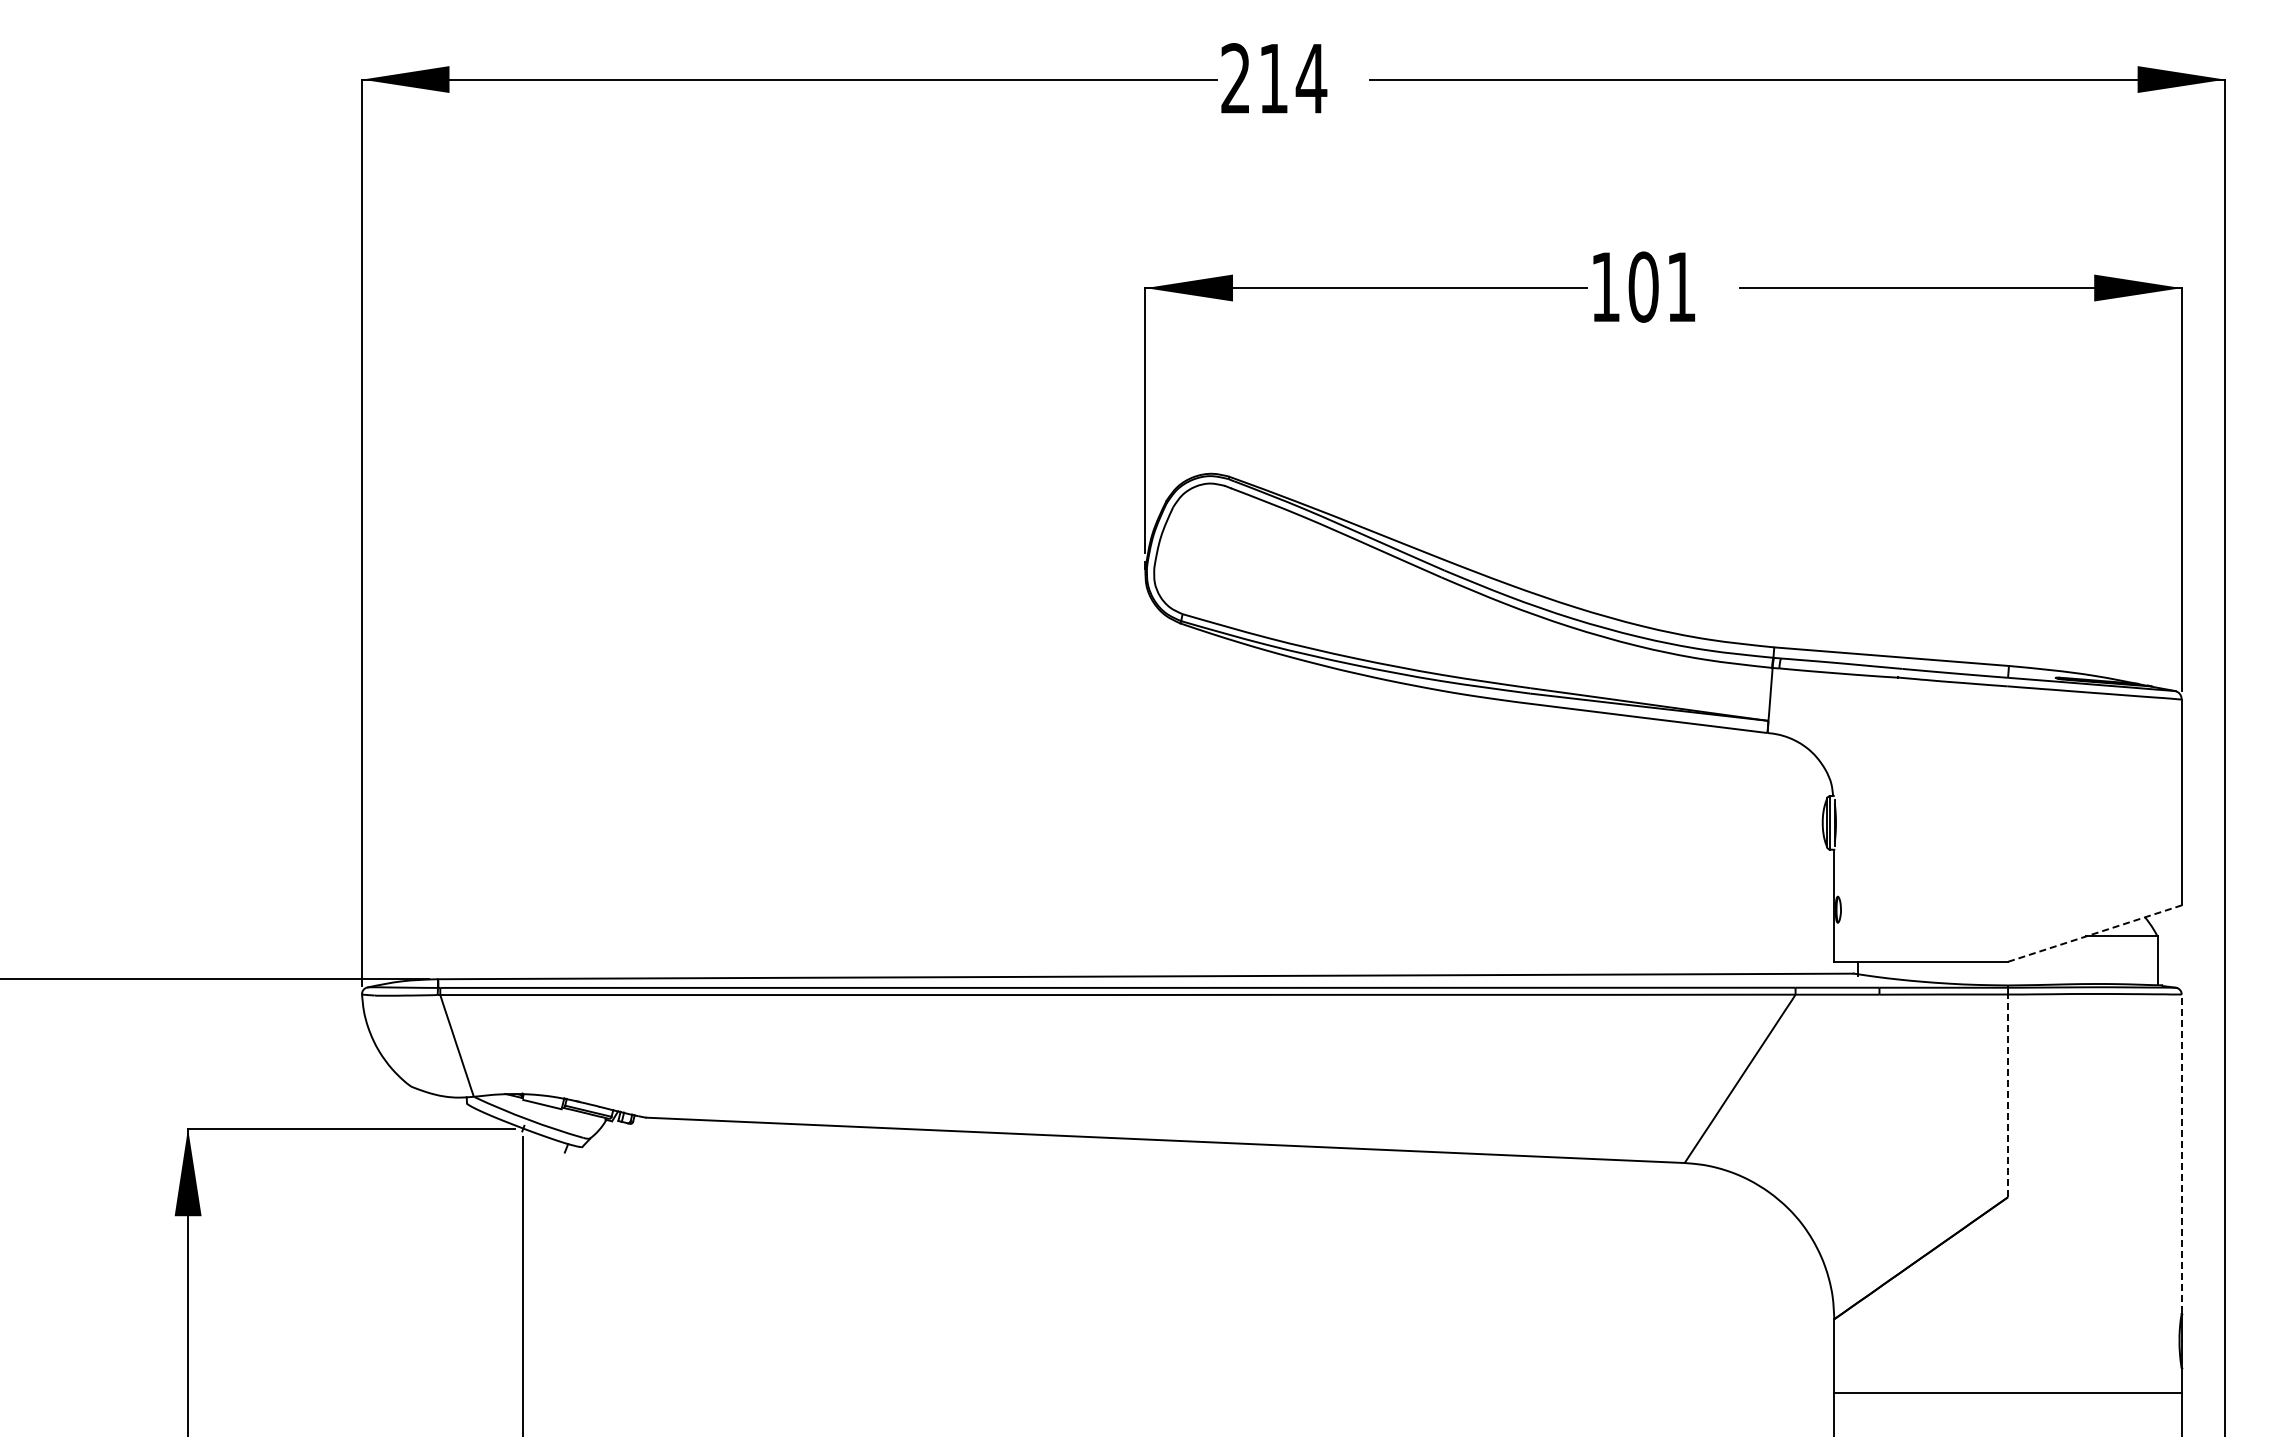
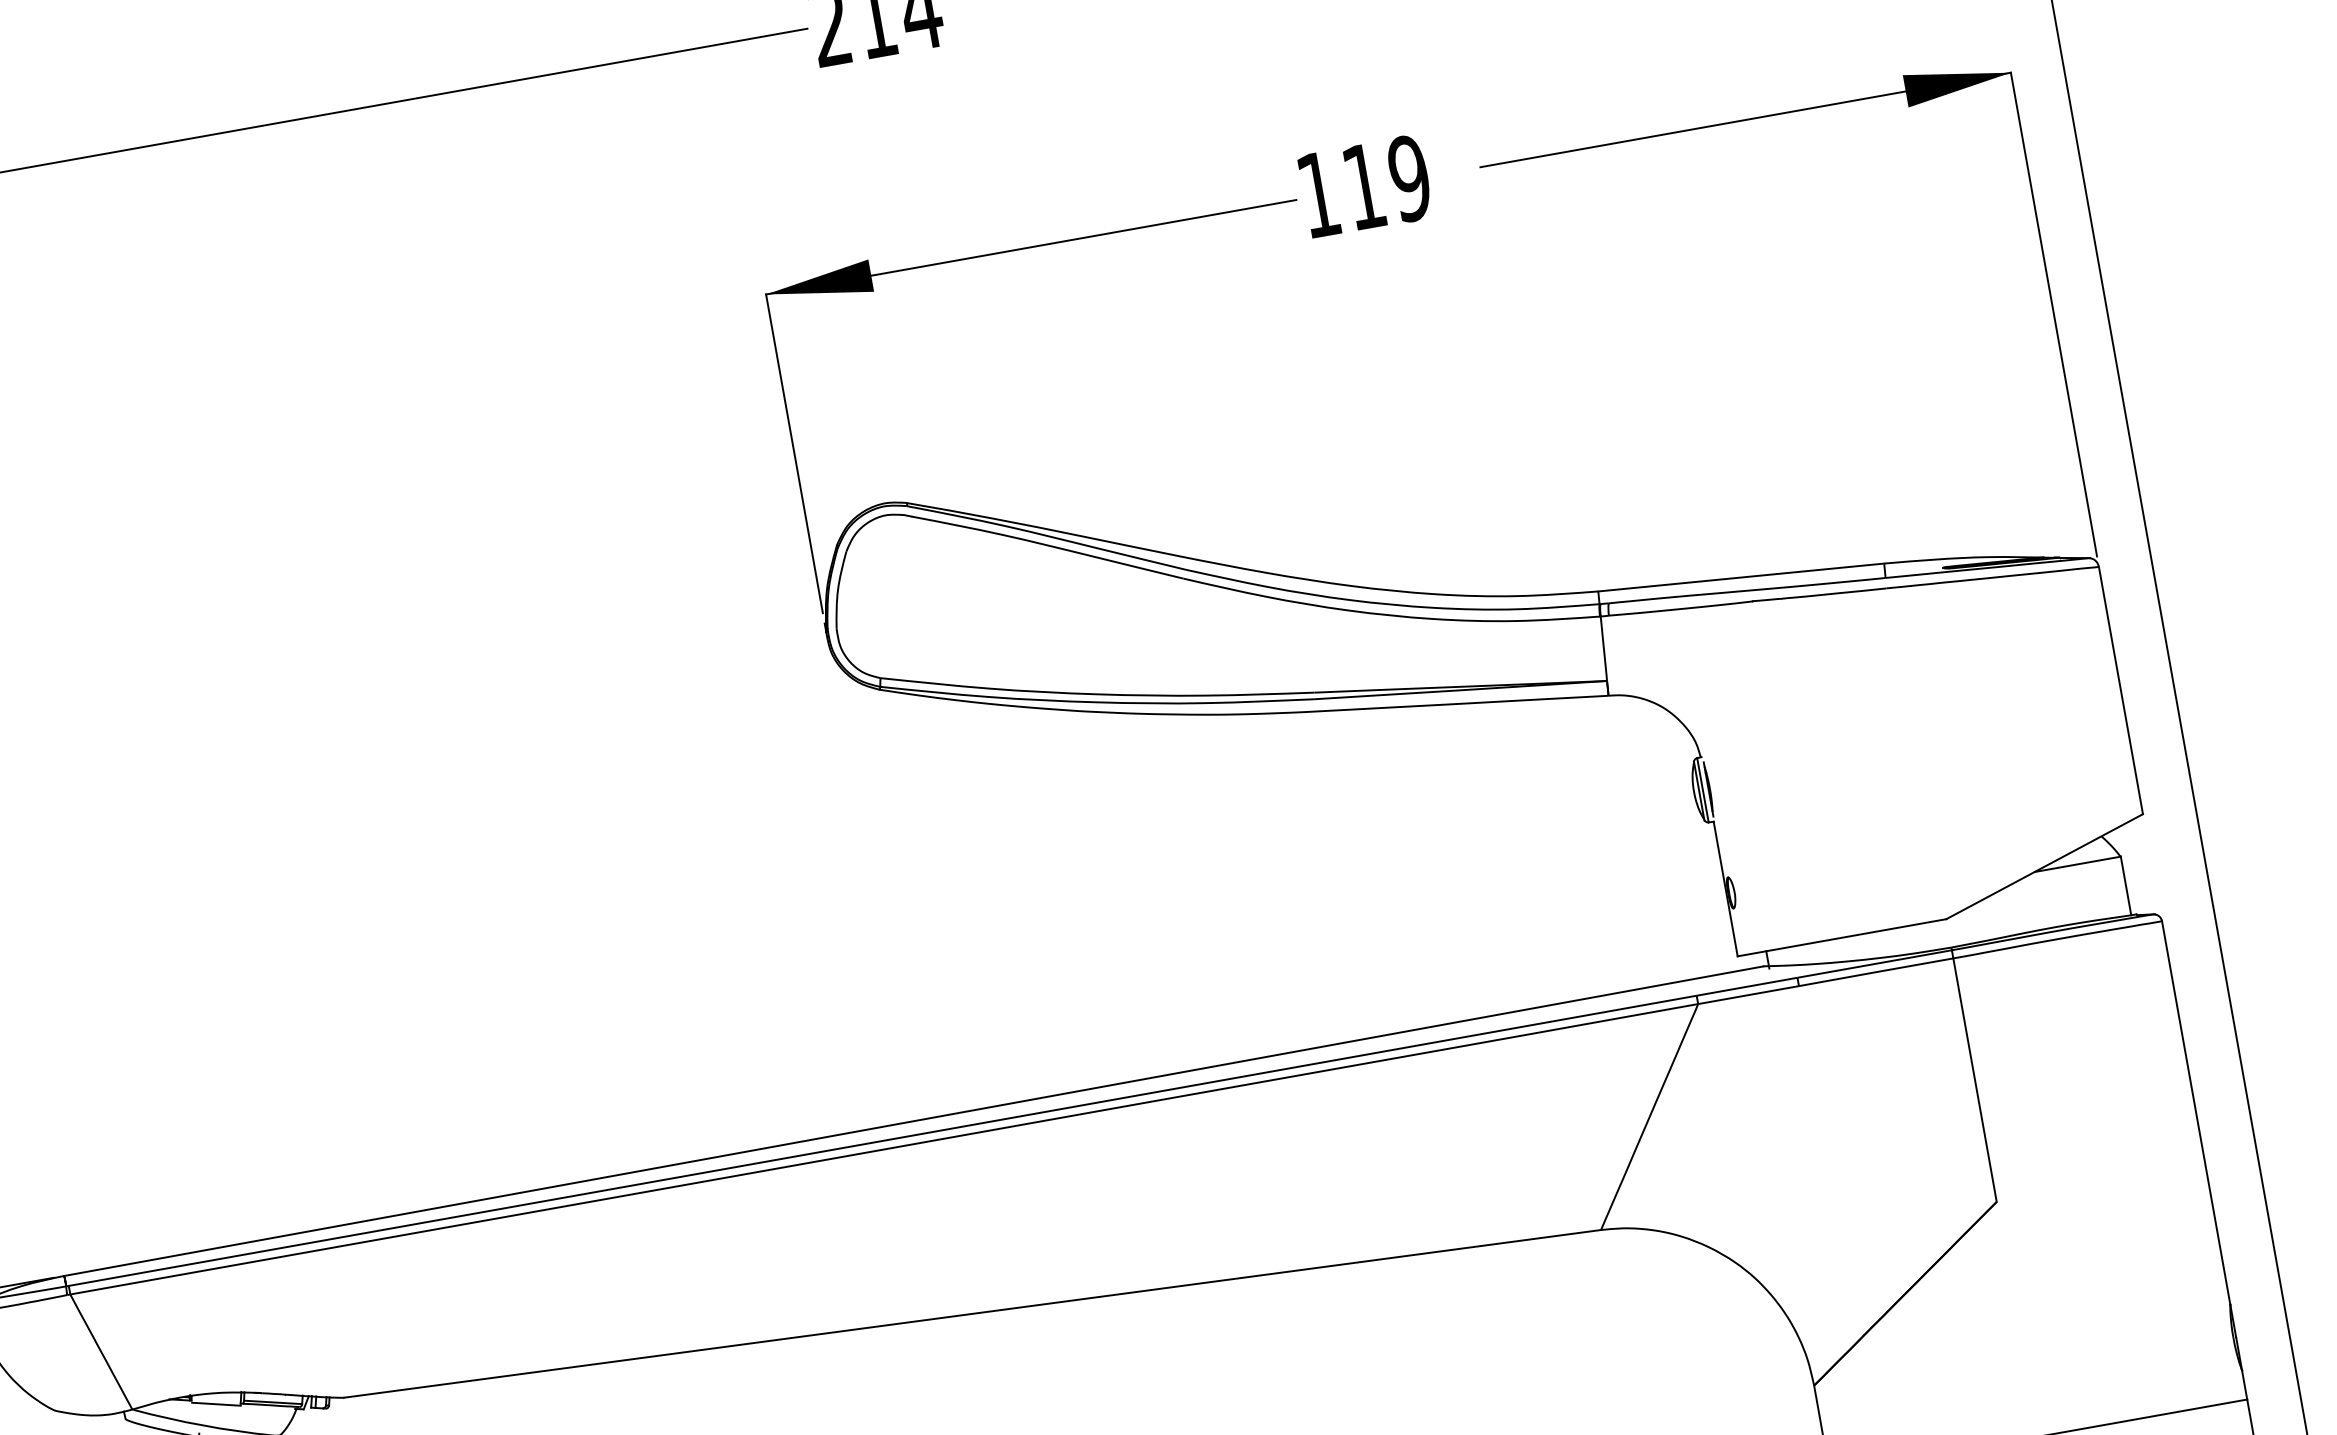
text: (1662, 286) -> (1386, 181), 101 -> 119
line: (2095, 933) -> (2045, 866), dashed -> solid
line: (2008, 1095) -> (1975, 1079), dashed -> solid
line: (2181, 1153) -> (2195, 1112), dashed -> solid

